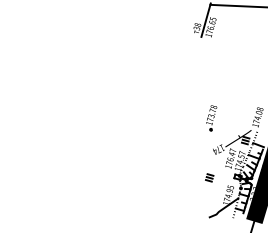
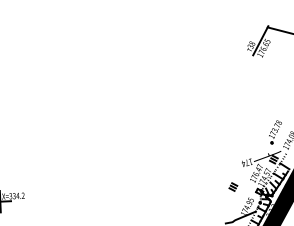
part: (212, 118) -> (275, 132), moved

